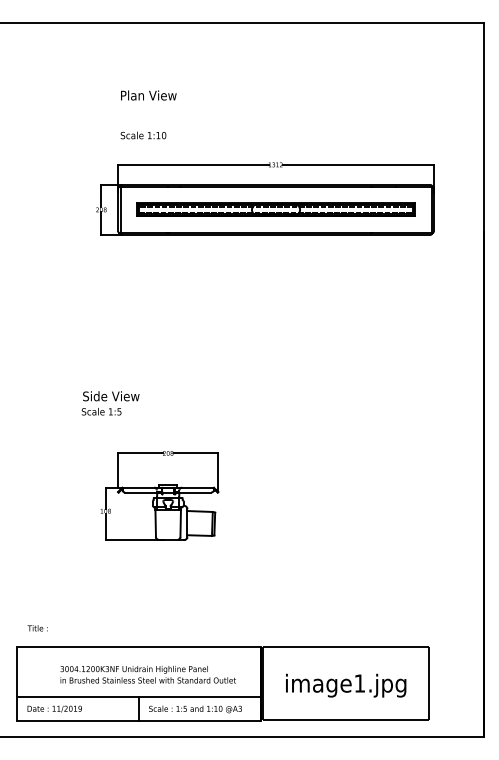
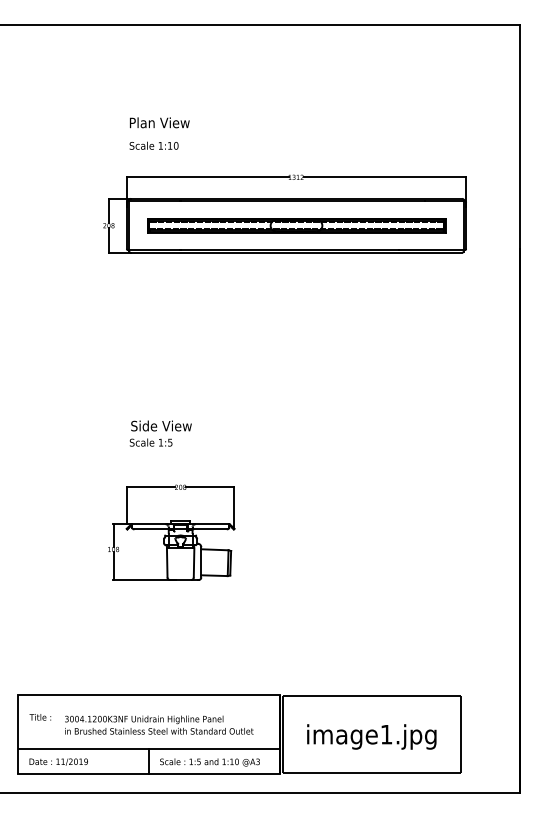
text: (148, 95) -> (159, 122), moved
text: (110, 403) -> (160, 433), moved
text: (37, 628) -> (40, 717), moved

